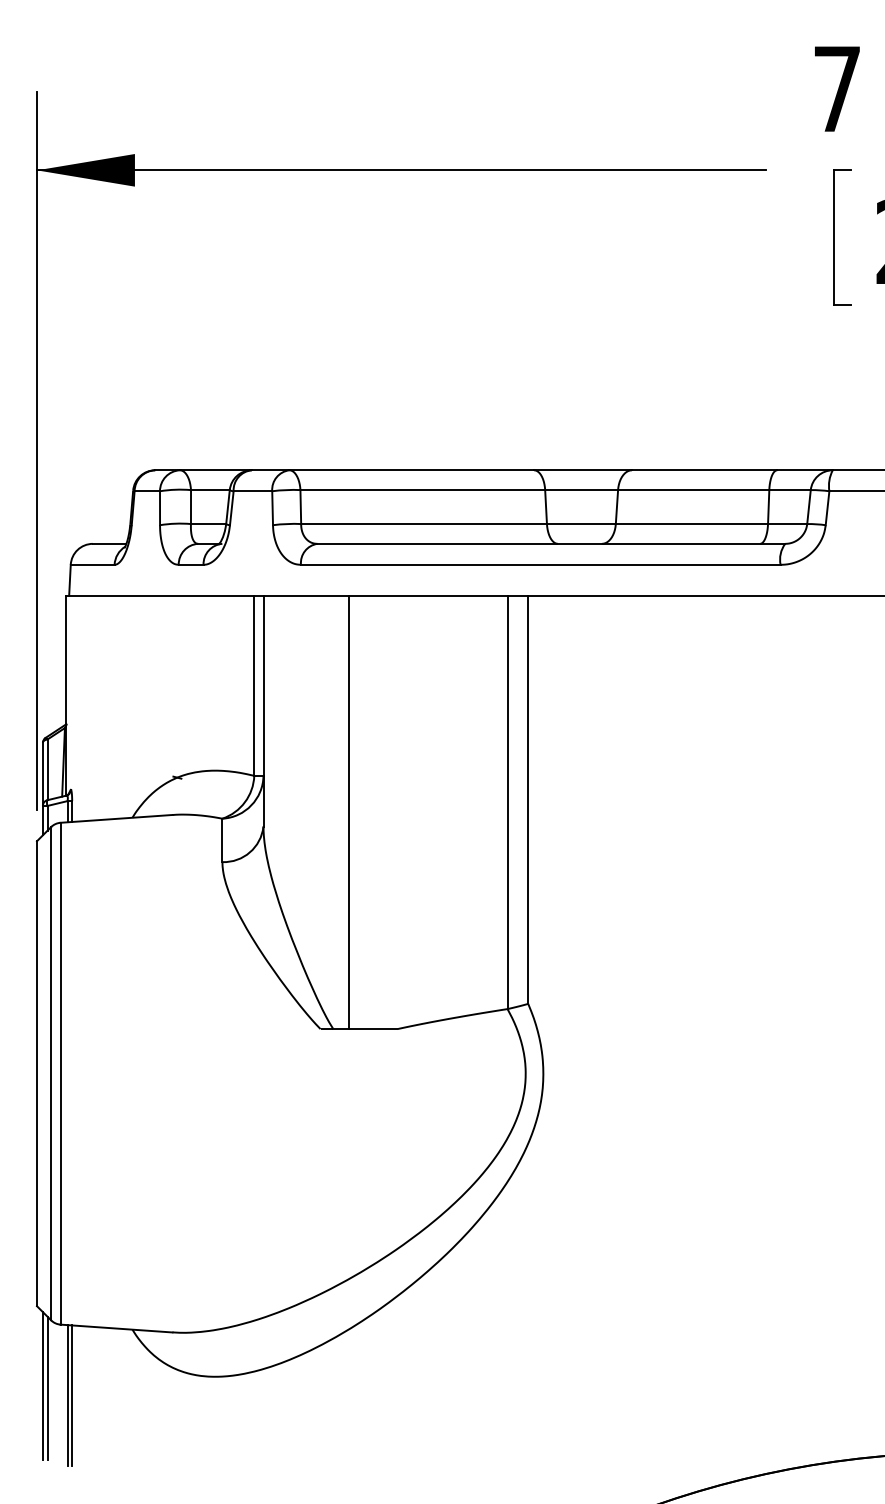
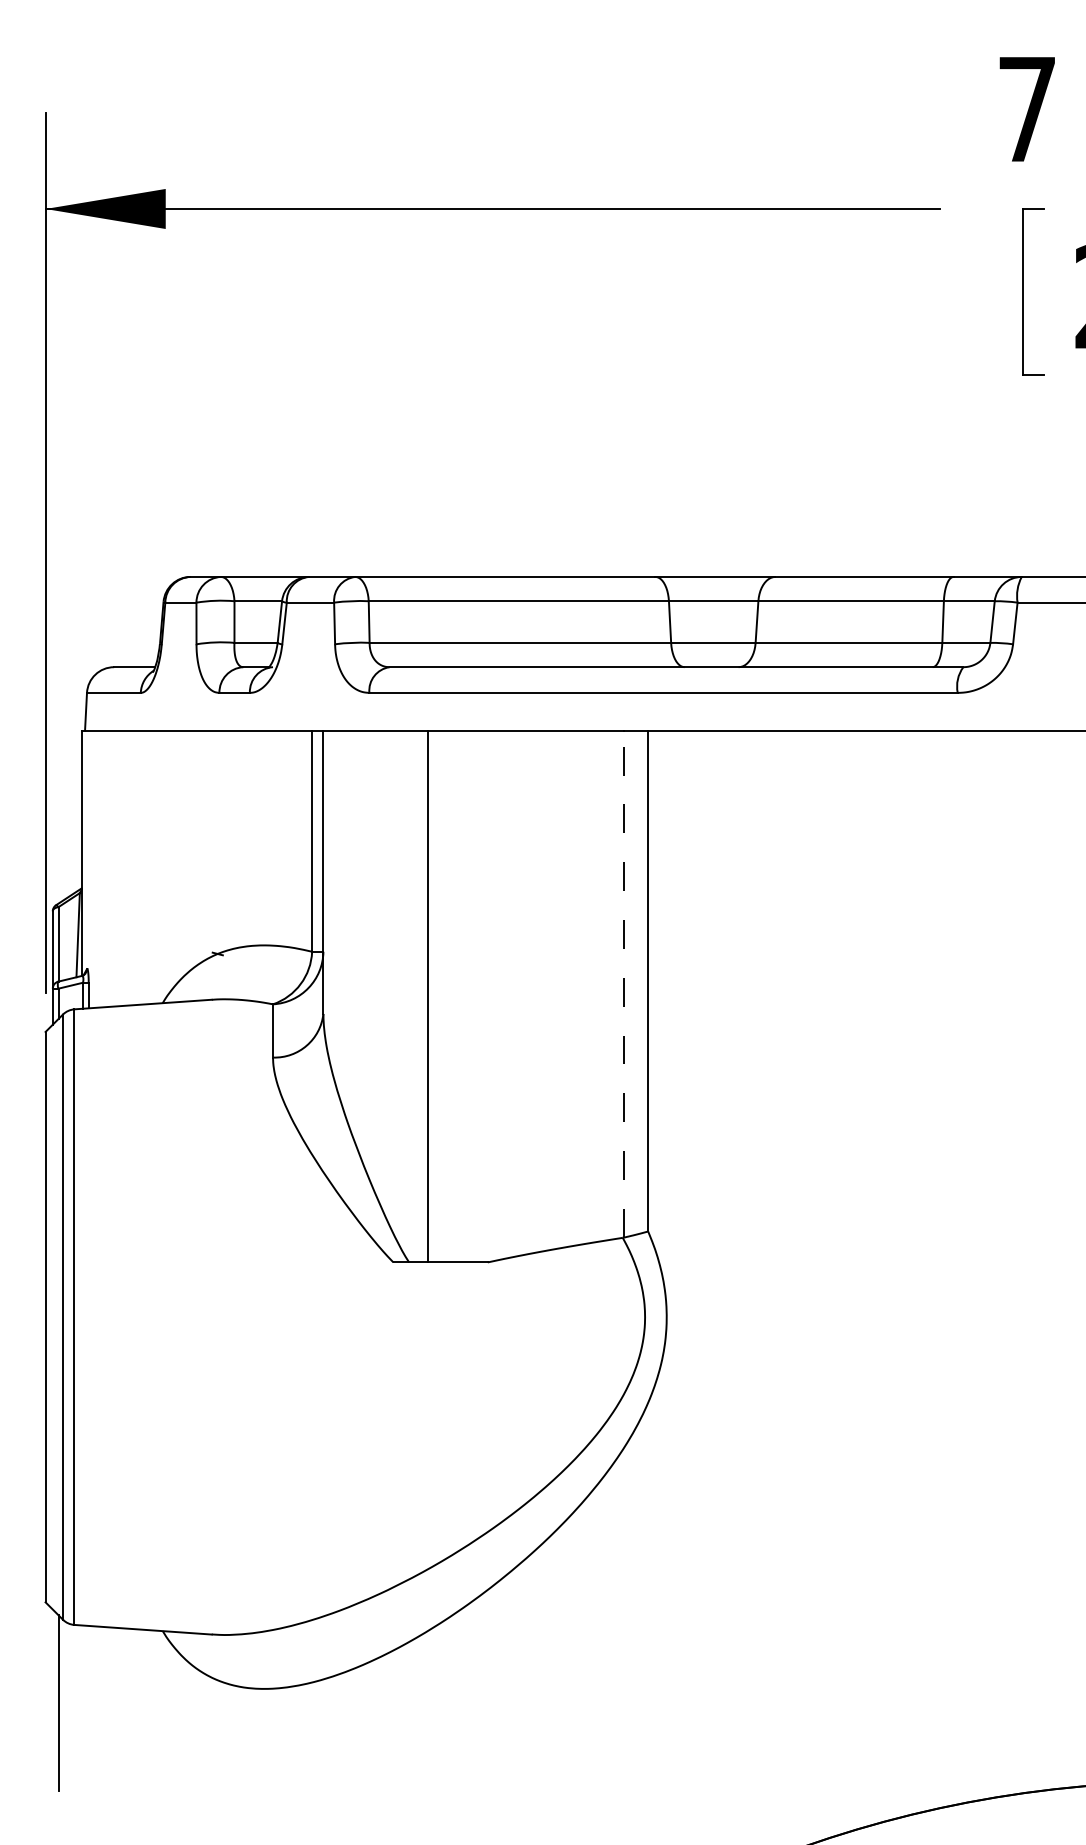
line: (508, 801) -> (623, 983), solid -> dashed
line: (42, 1385) -> (52, 1699), removed
line: (67, 1395) -> (82, 1711), removed
line: (71, 1395) -> (88, 1711), removed

